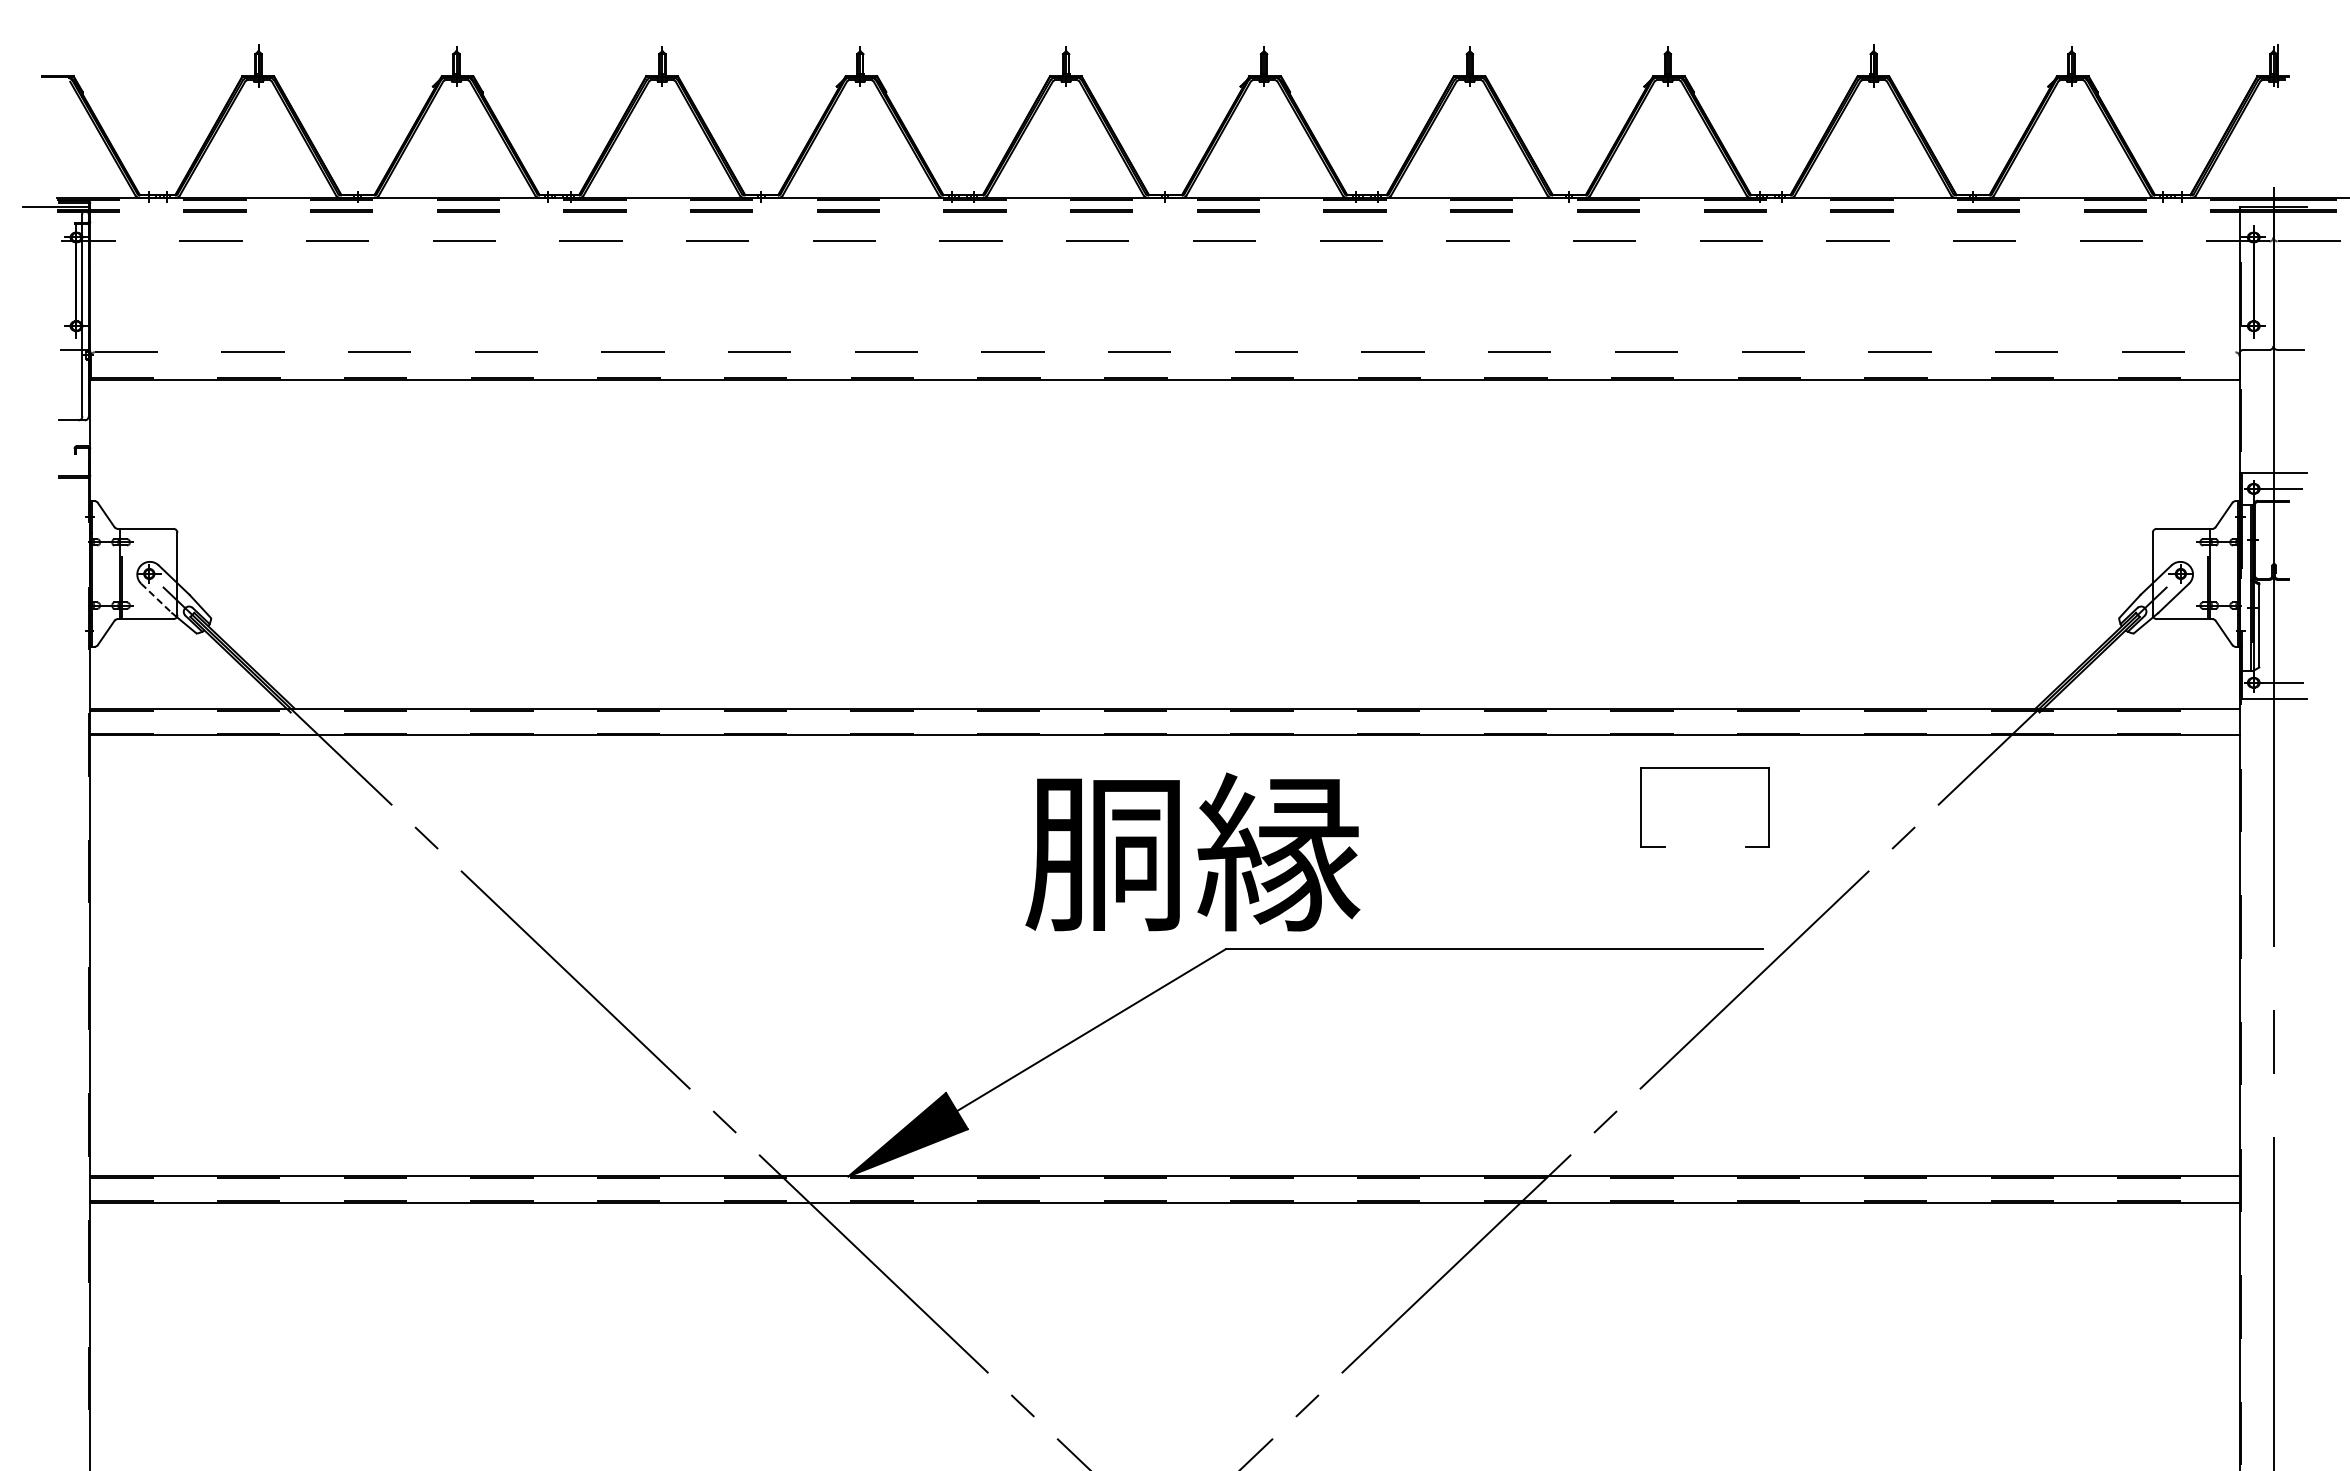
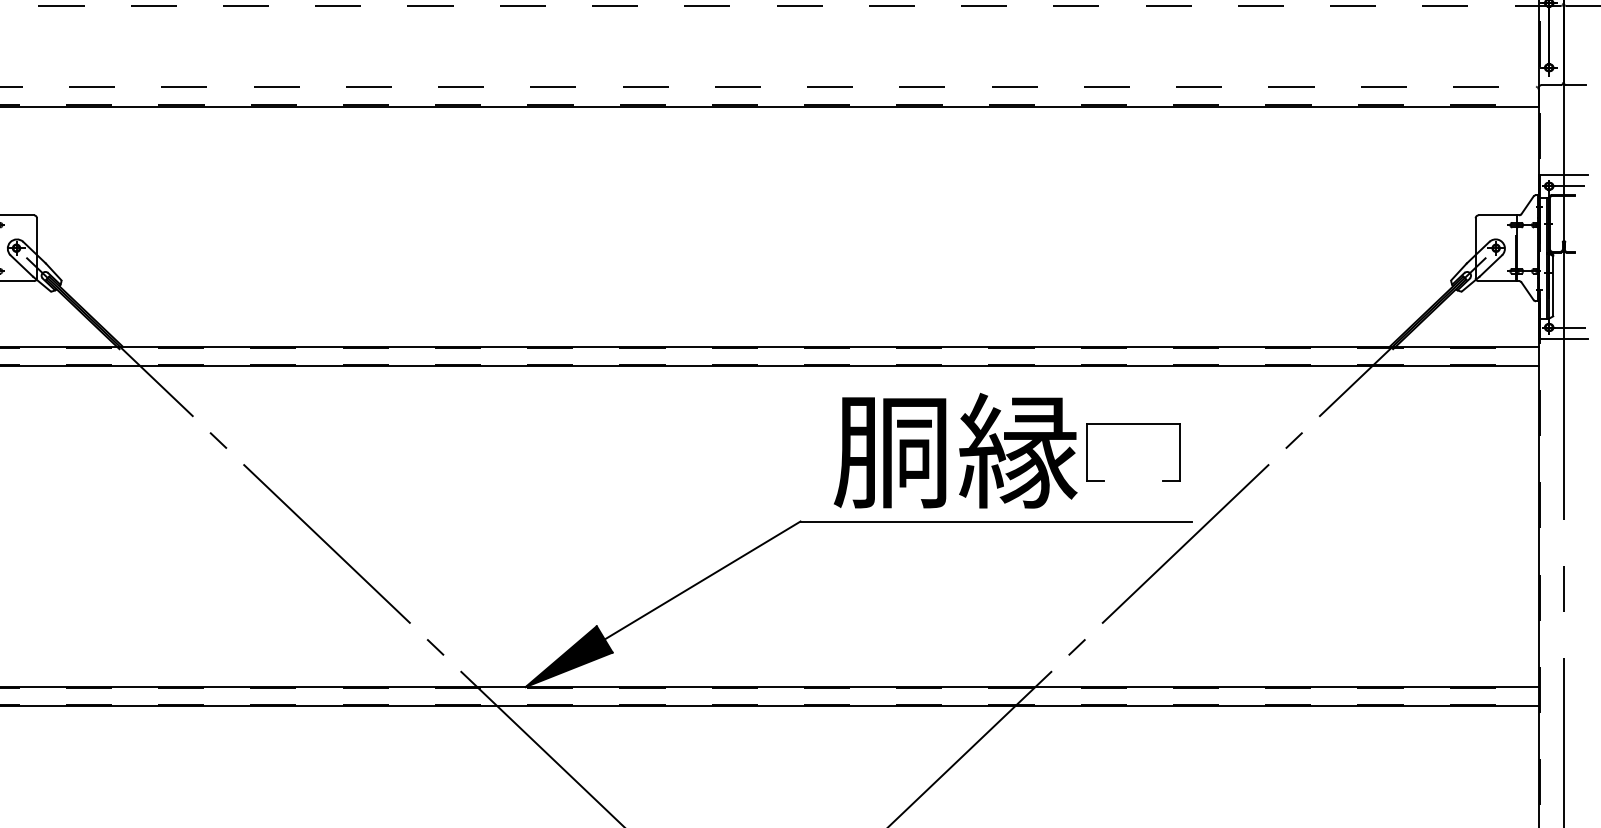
line: (157, 598) -> (22, 266), dashed -> solid
part: (1704, 768) -> (1133, 424), moved
text: (1192, 851) -> (955, 450), moved

